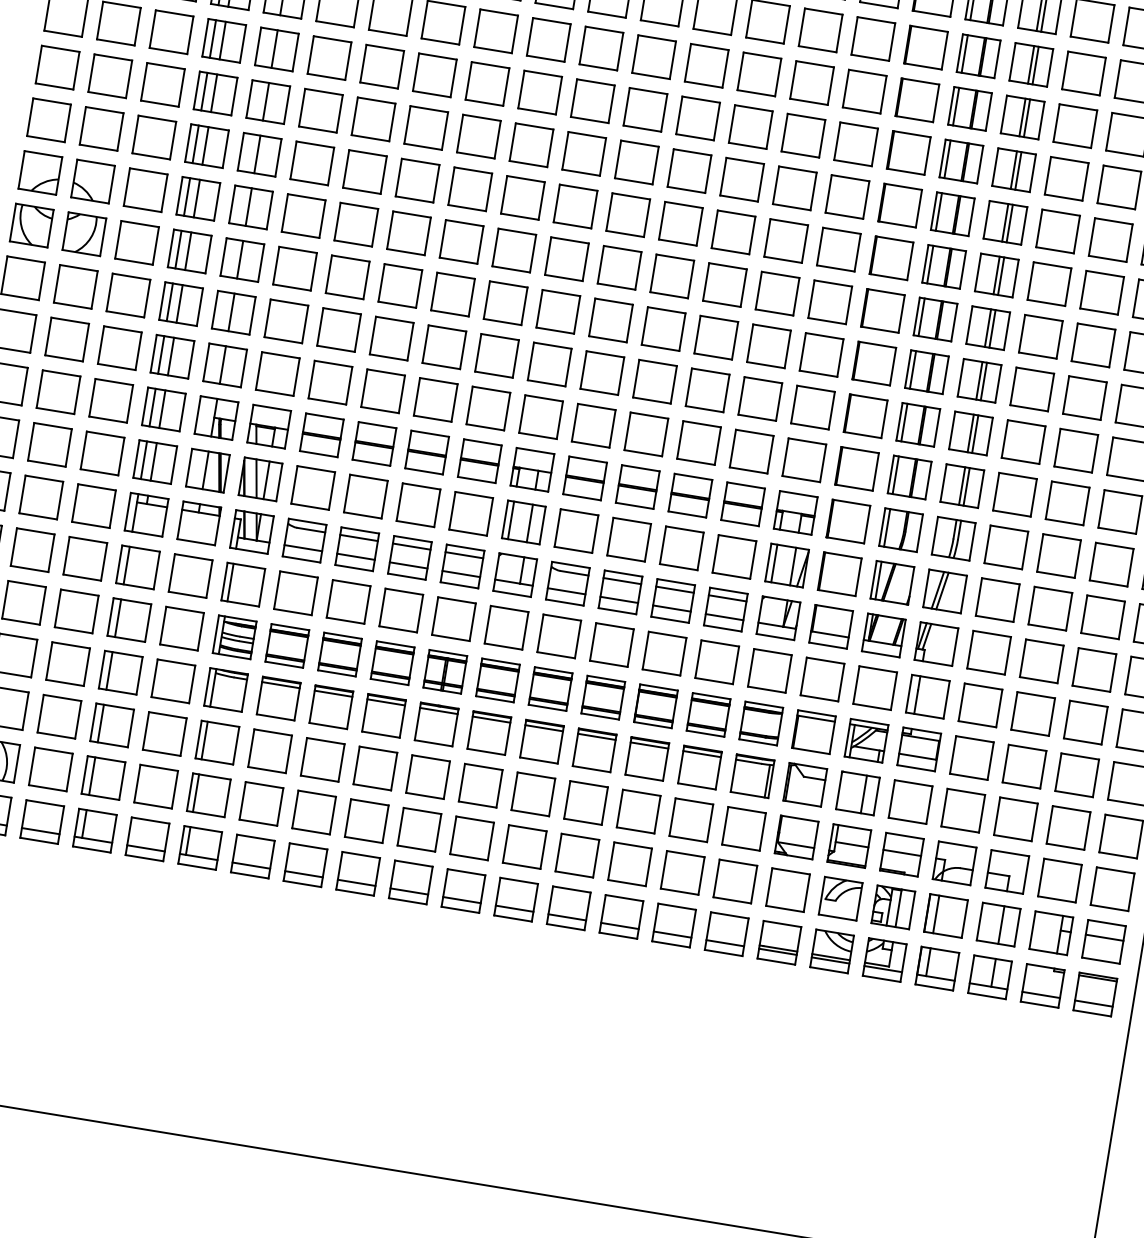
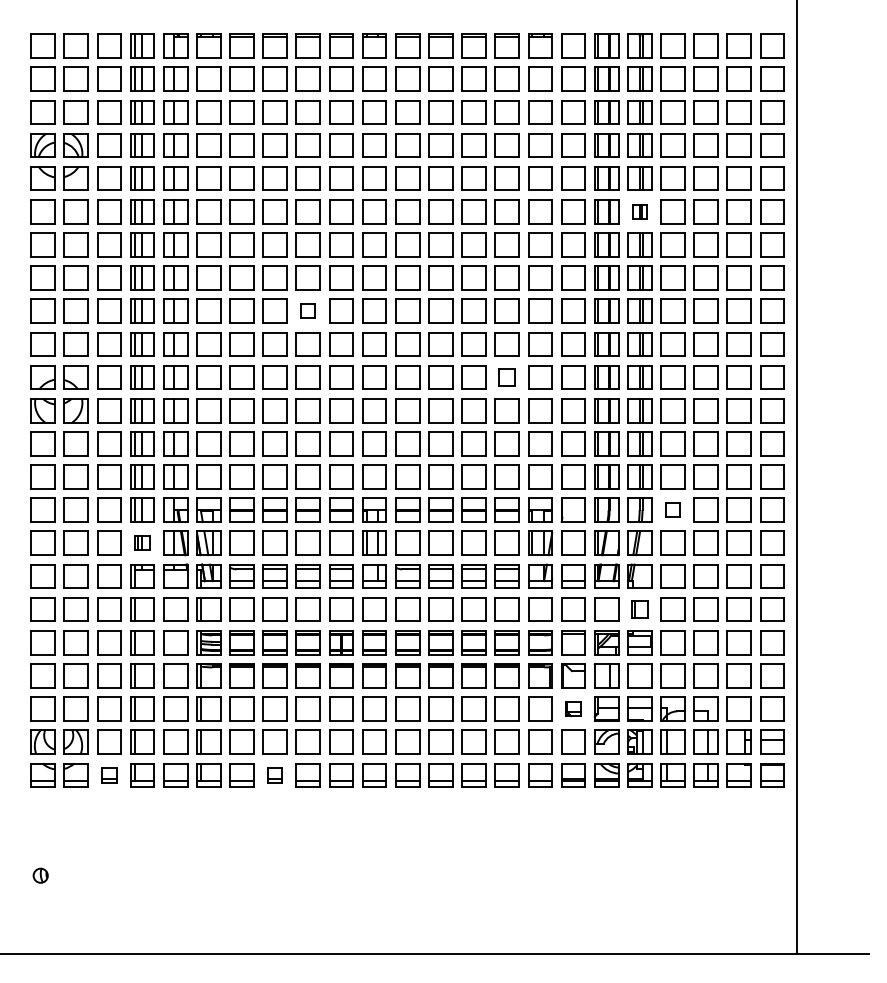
part: (1030, 64) -> (639, 211), size x0.6
part: (477, 135) -> (307, 310), size x0.6
part: (776, 293) -> (506, 377), size x0.7
part: (155, 460) -> (142, 542), size x0.6
part: (1005, 546) -> (672, 509), size x0.6
part: (927, 696) -> (639, 609), size x0.7
part: (42, 822) -> (109, 775), size x0.6
part: (796, 836) -> (573, 708), size x0.6
part: (304, 865) -> (274, 775), size x0.6

